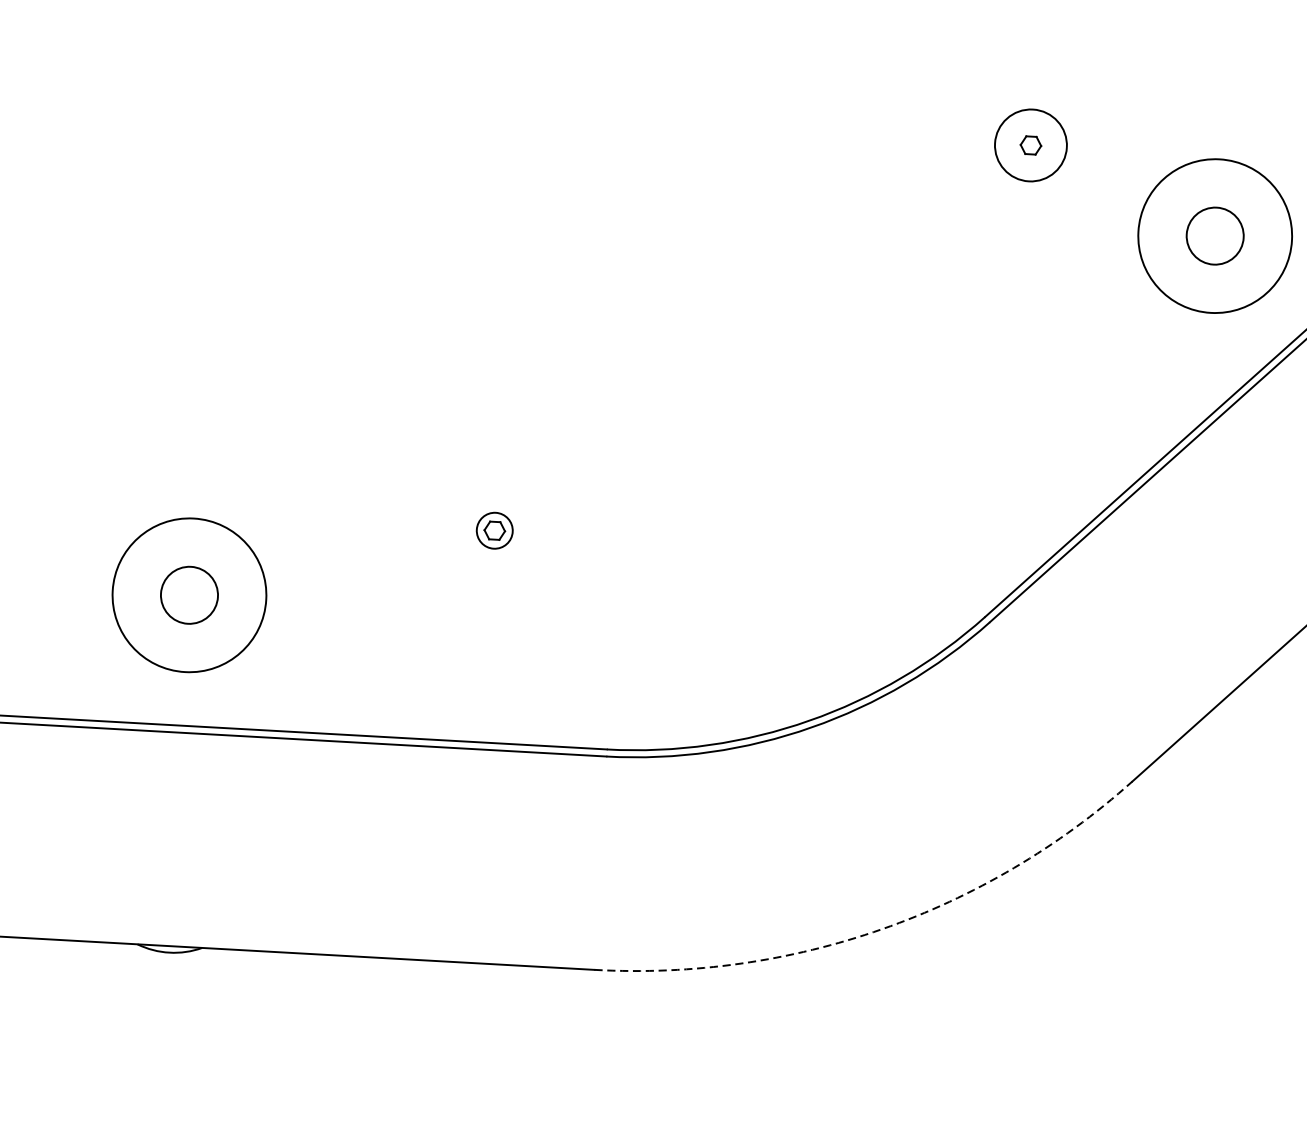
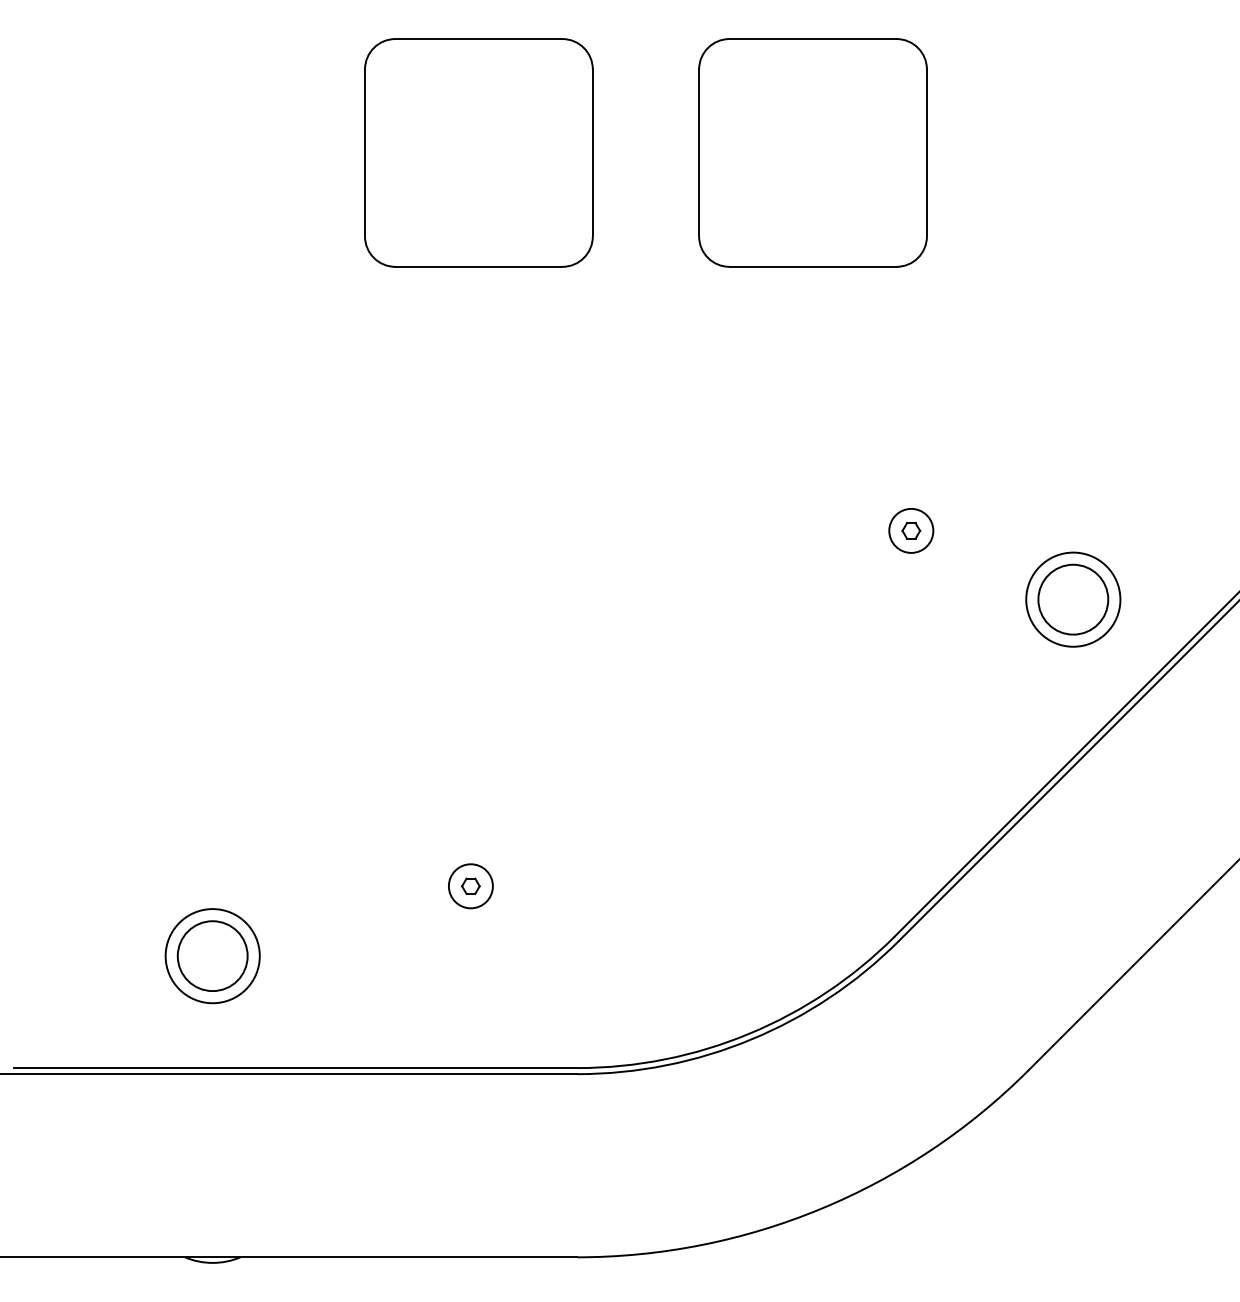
circle: (1031, 144) -> (911, 530), size x0.71
circle: (1215, 235) -> (1073, 599), size x0.71
circle: (1215, 235) -> (1073, 599), size x1.43
circle: (494, 530) -> (470, 886), size x1.43
circle: (189, 595) -> (212, 956), size x0.71
circle: (189, 595) -> (212, 956), size x1.43
arc: (882, 928) -> (821, 1208), dashed -> solid

